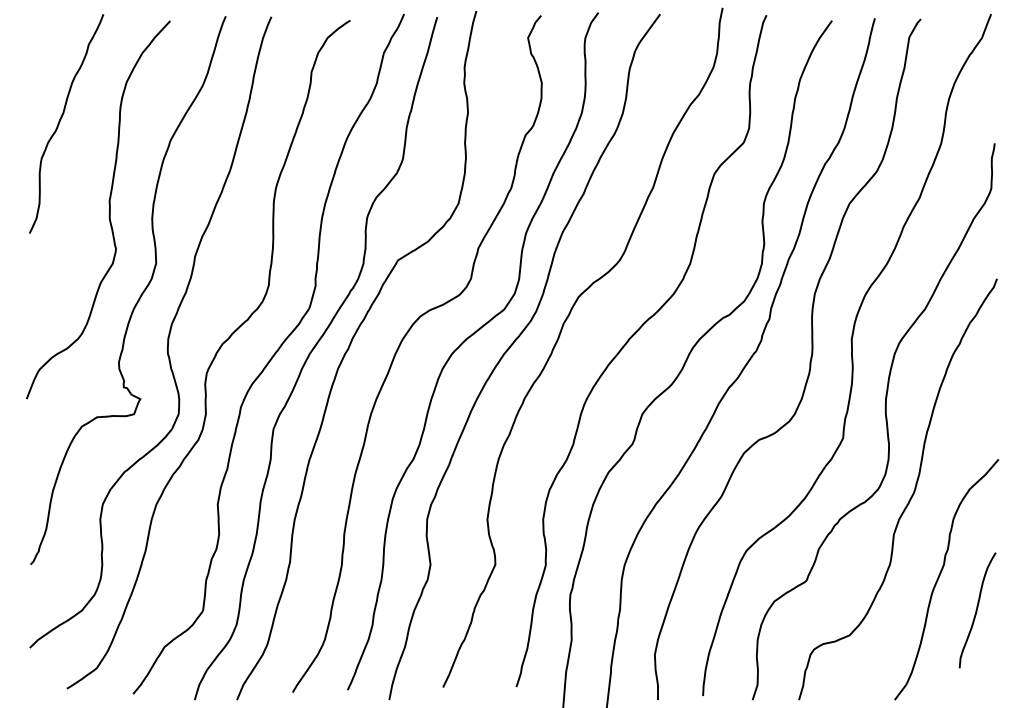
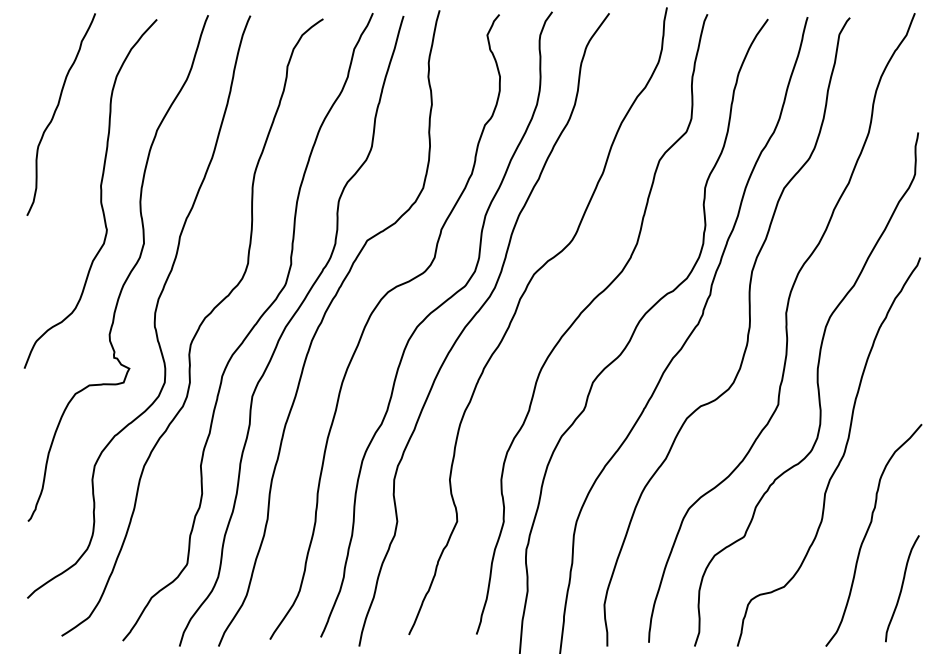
curve: (977, 610) -> (902, 588), moved

